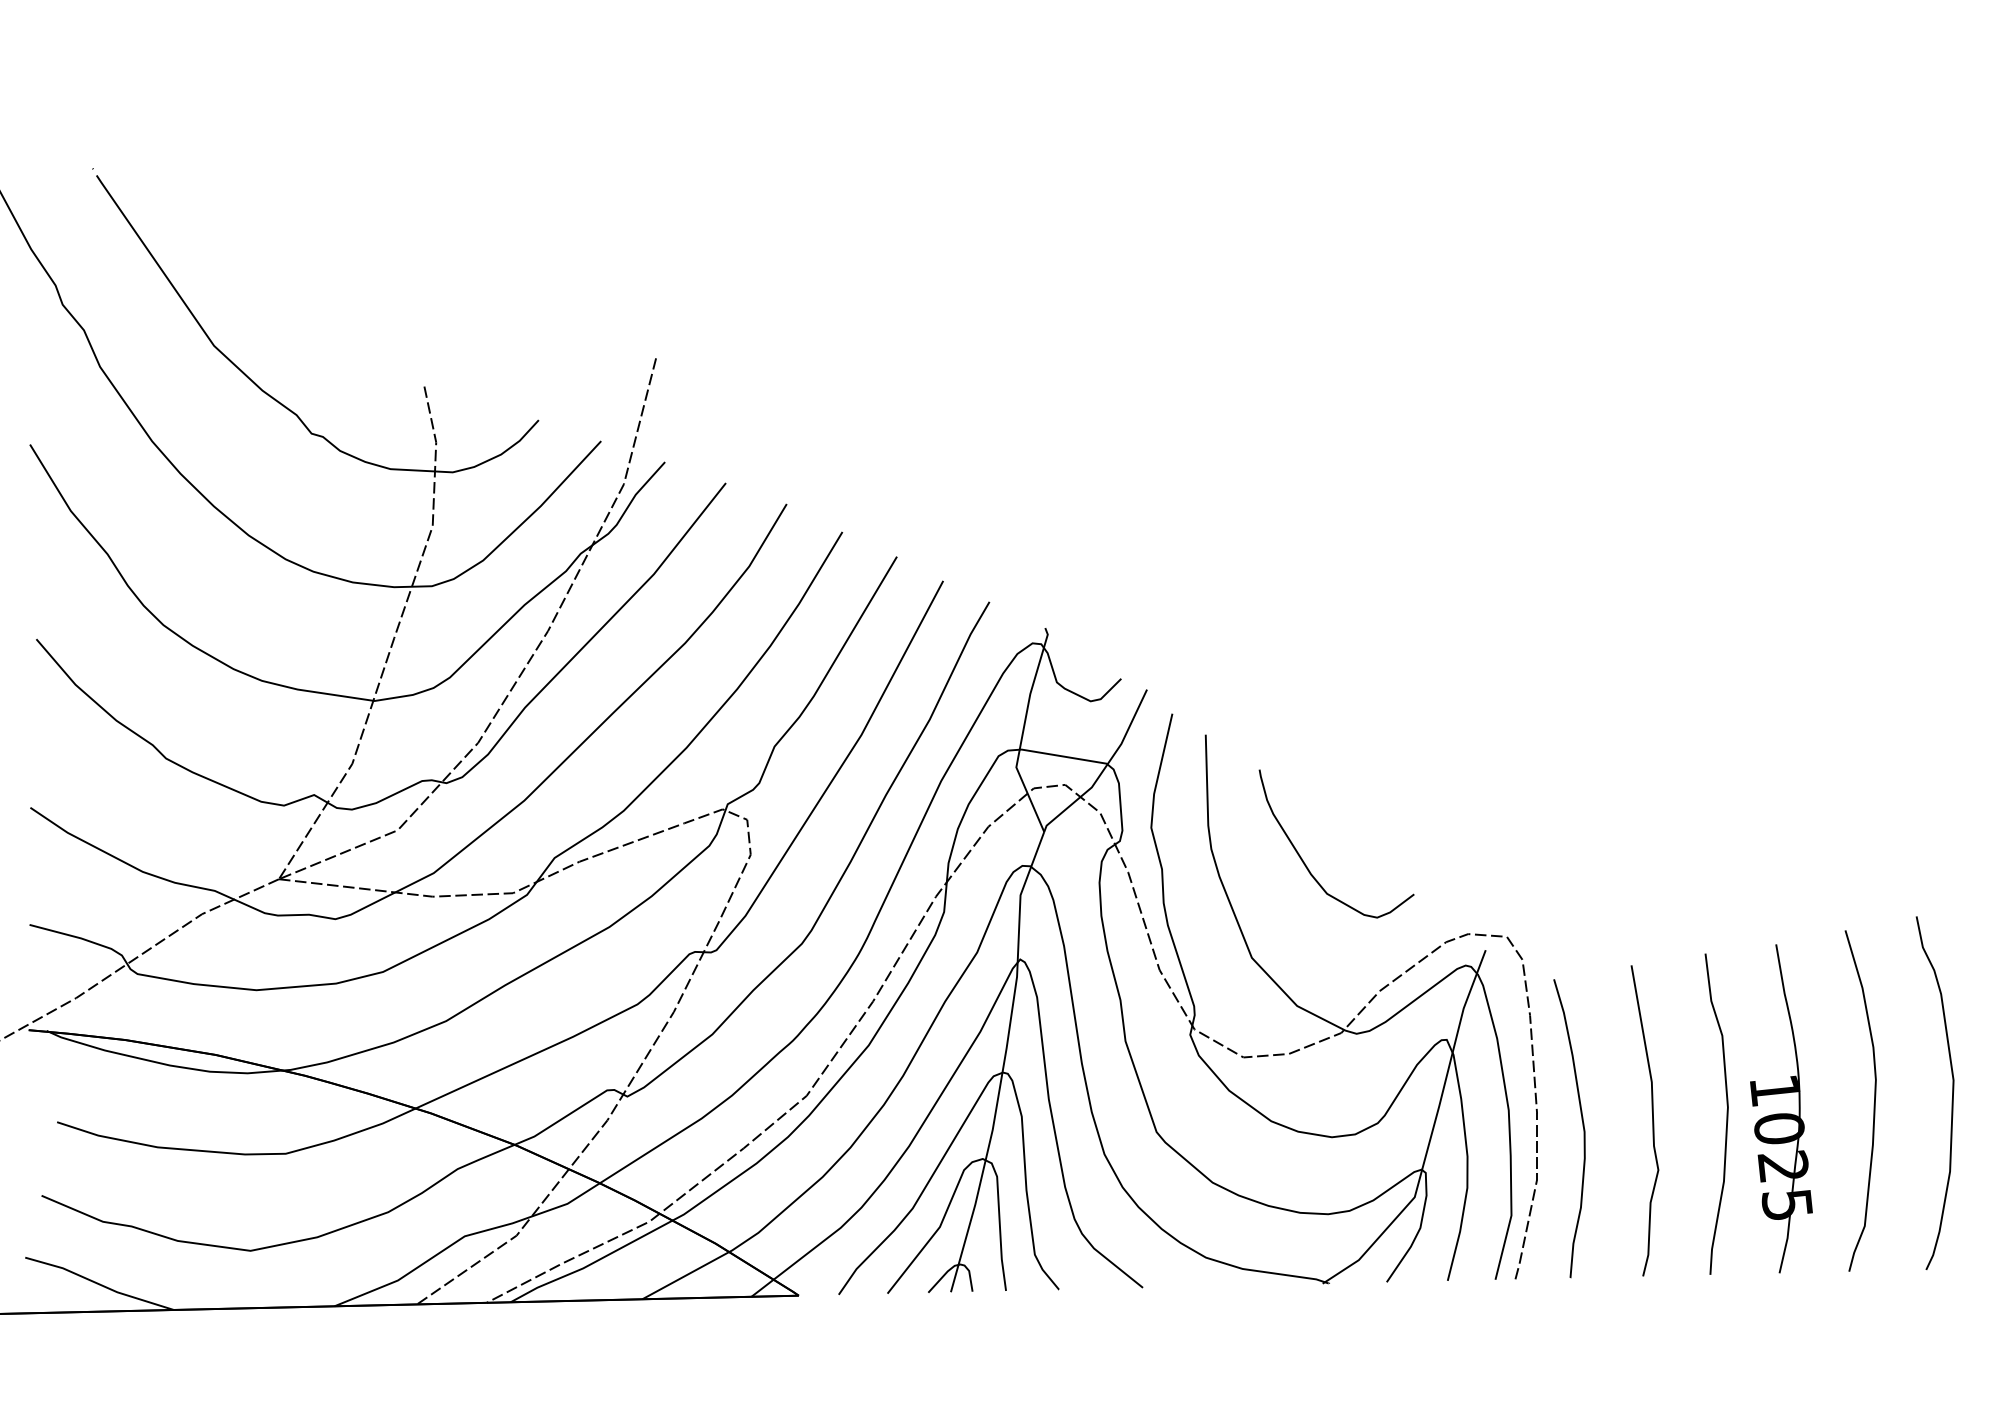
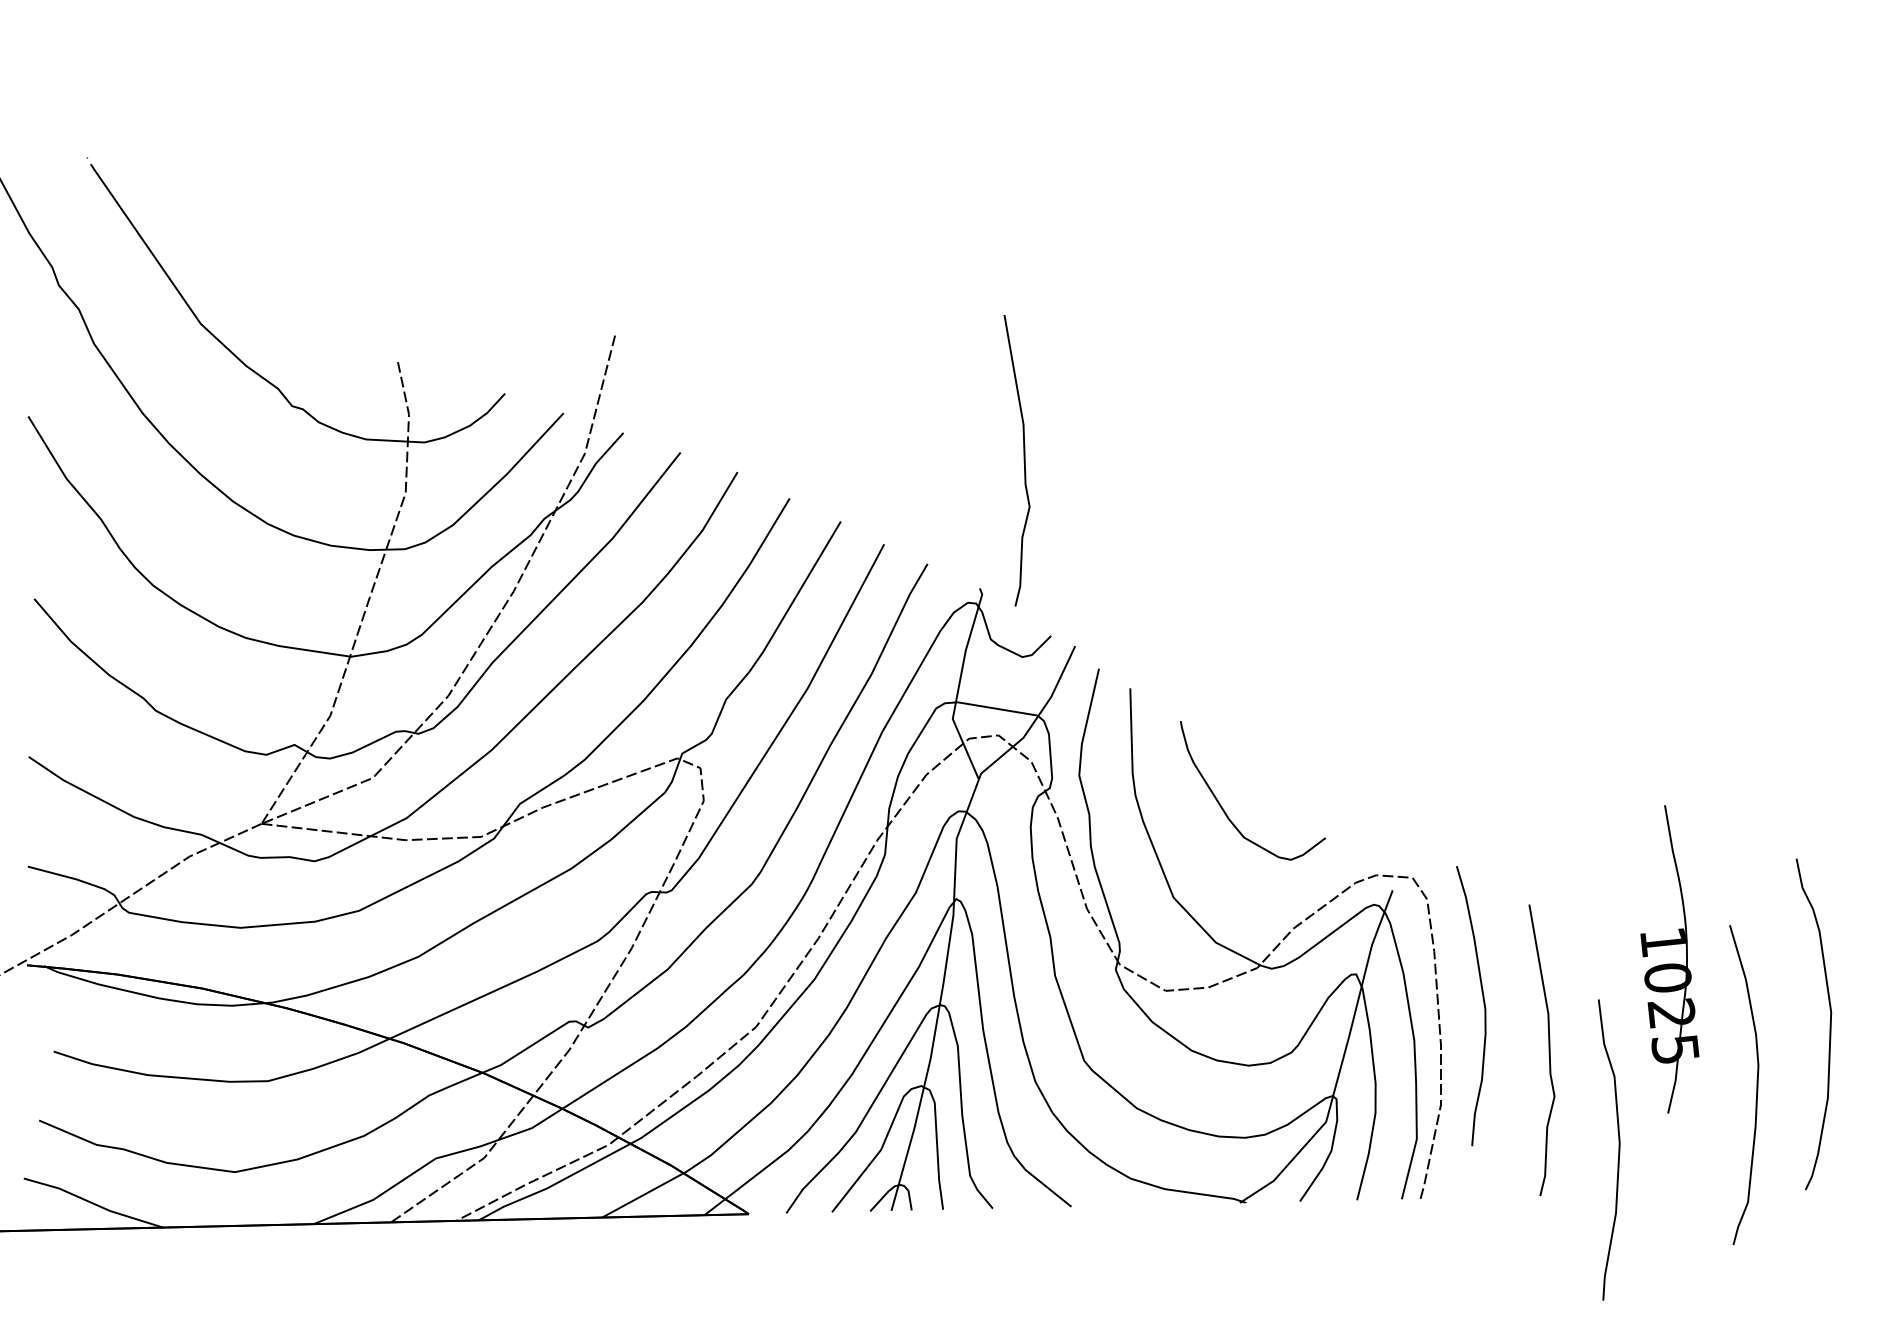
curve: (1092, 491) -> (1024, 460), added
curve: (1873, 1104) -> (1756, 1088), moved
part: (1781, 1108) -> (1669, 959), moved
curve: (1726, 1113) -> (1618, 1149), moved
curve: (1582, 1126) -> (1483, 1004), moved

